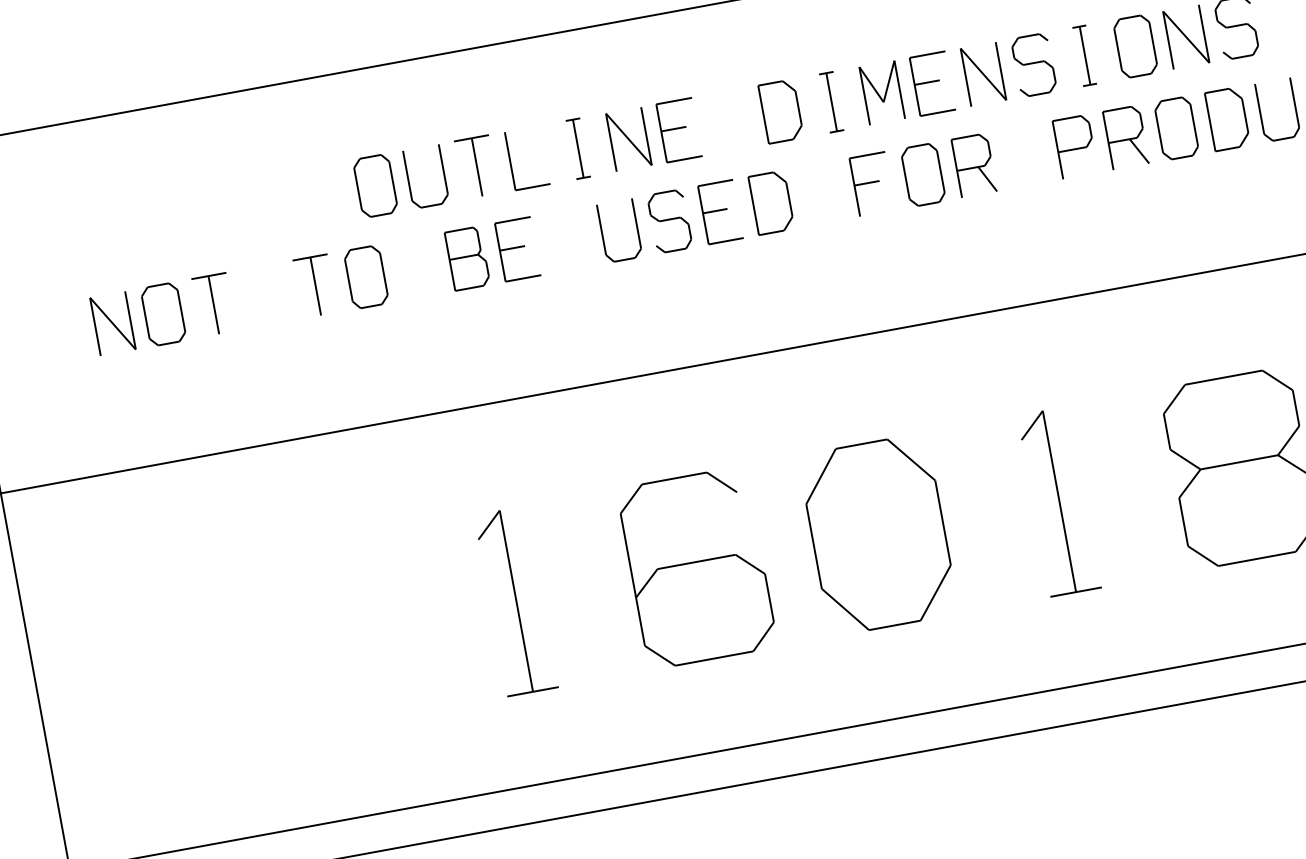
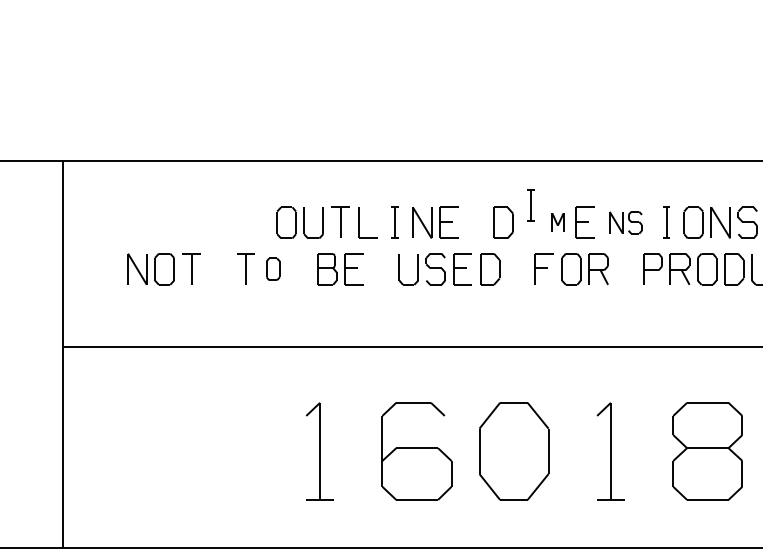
part: (1008, 69) -> (625, 222), size x0.7
part: (881, 92) -> (557, 222), size x0.6
part: (830, 101) -> (530, 205), moved
part: (367, 277) -> (273, 269), size x0.7

